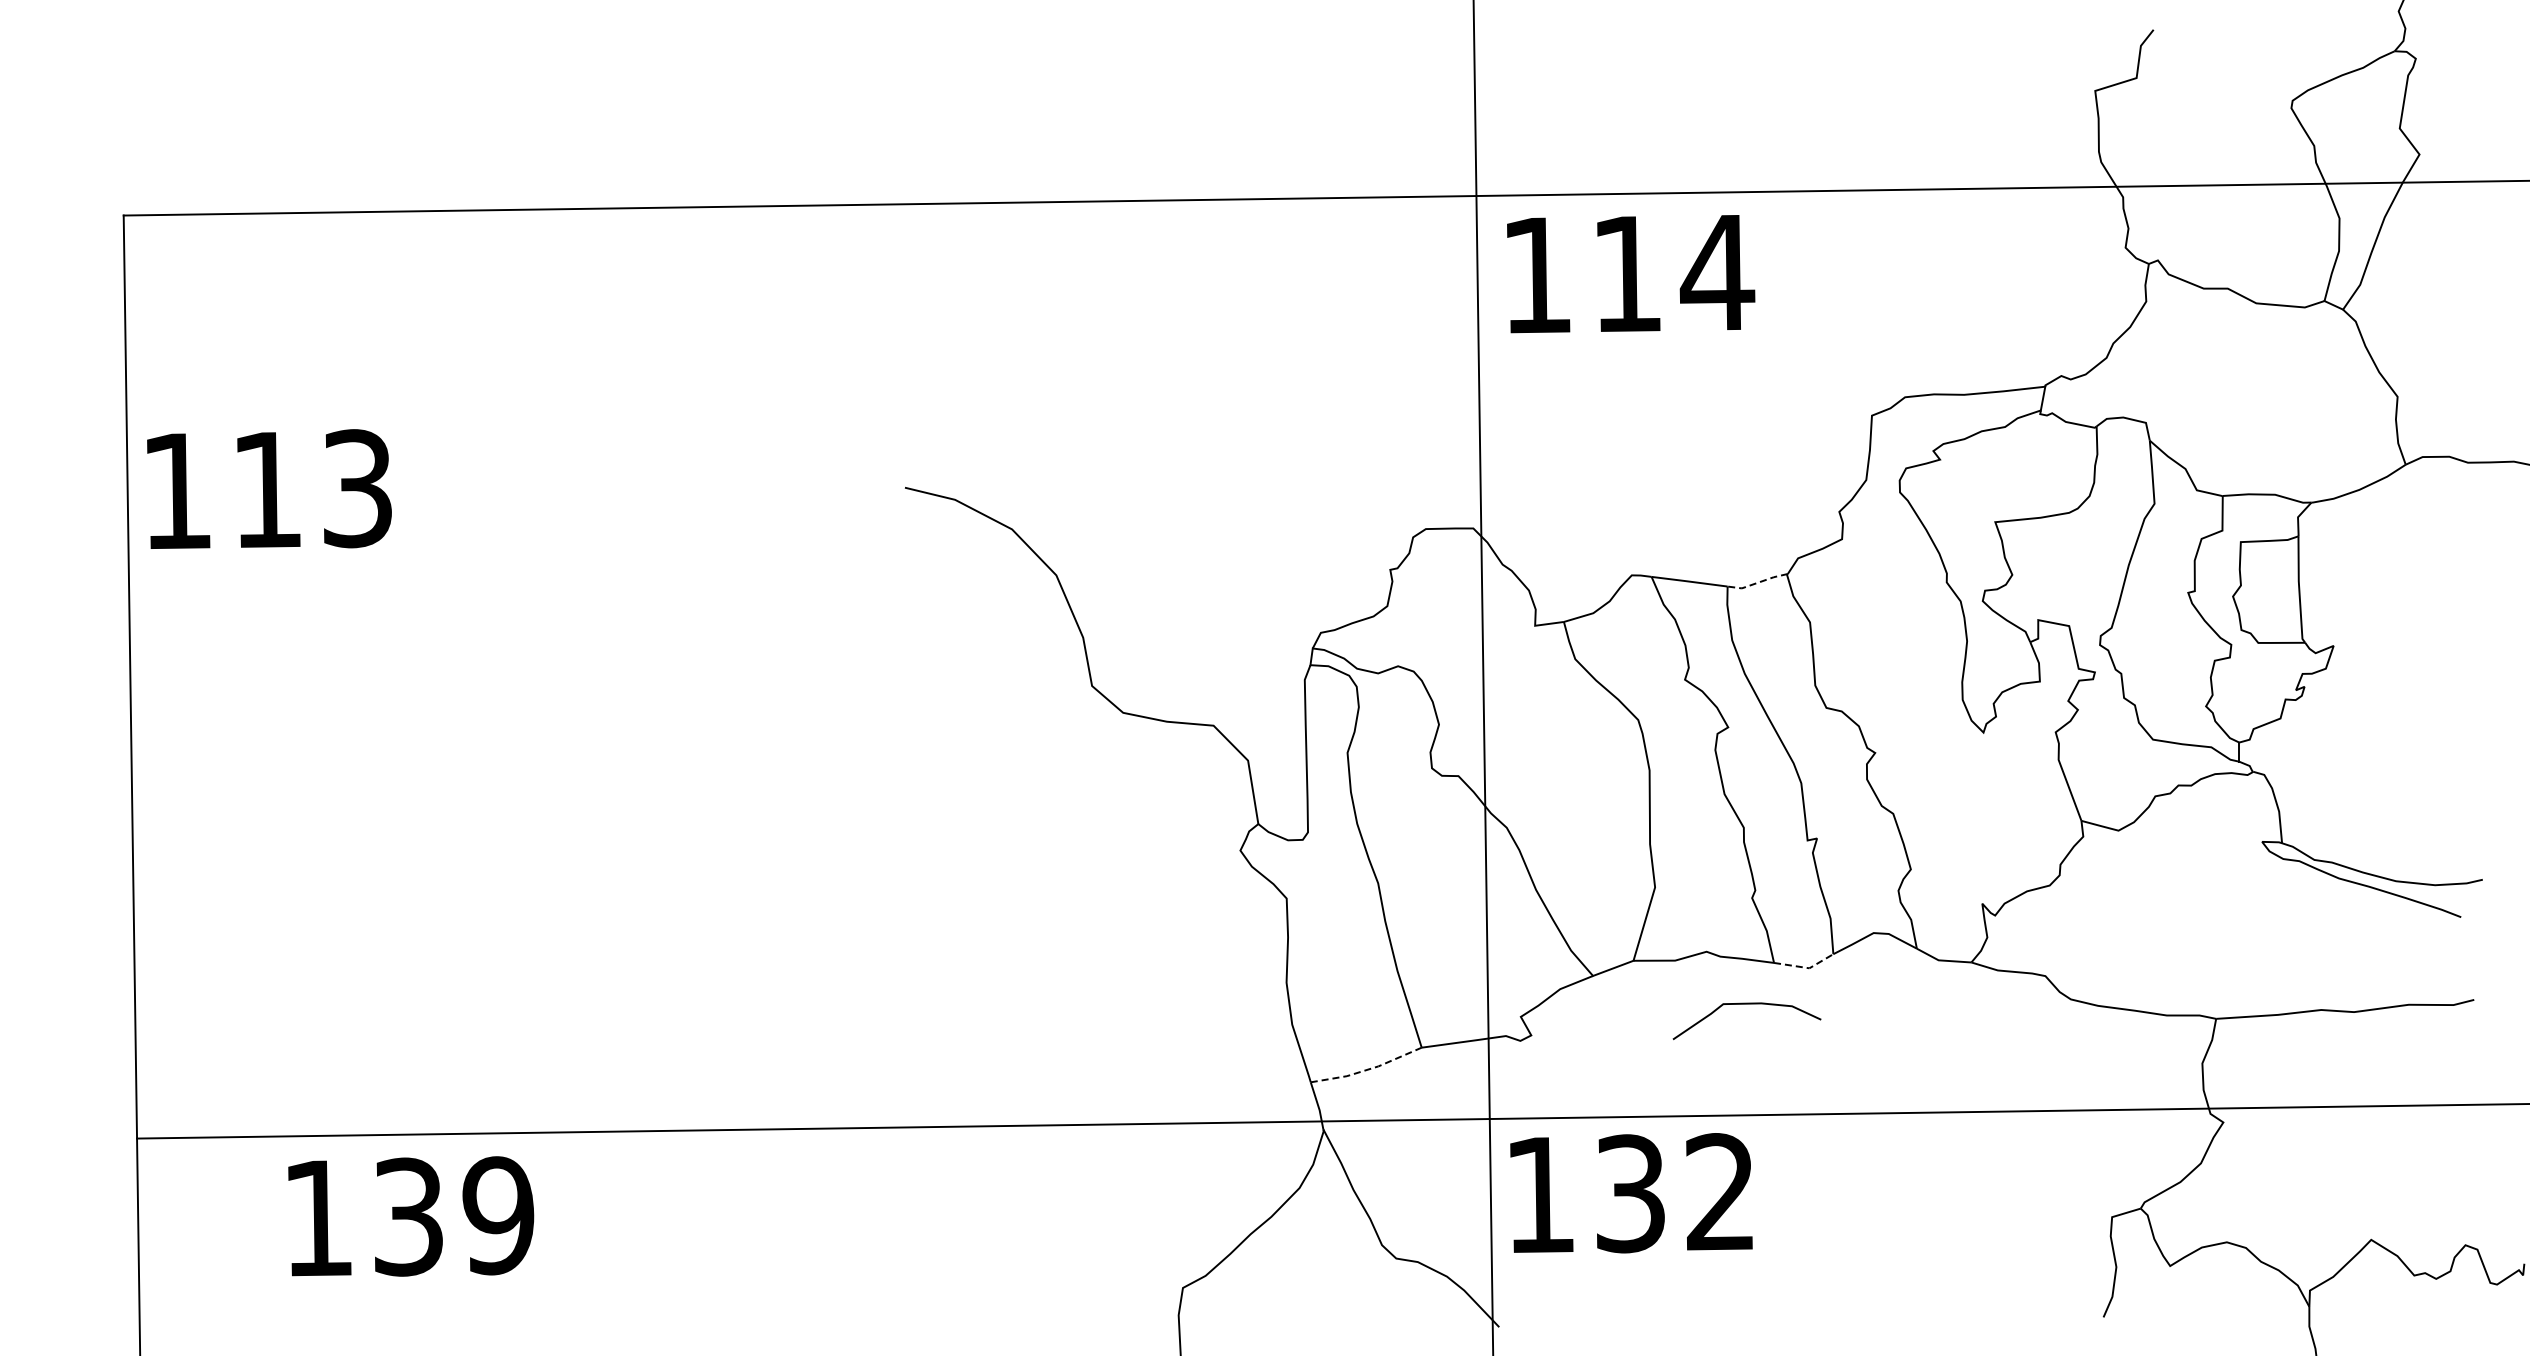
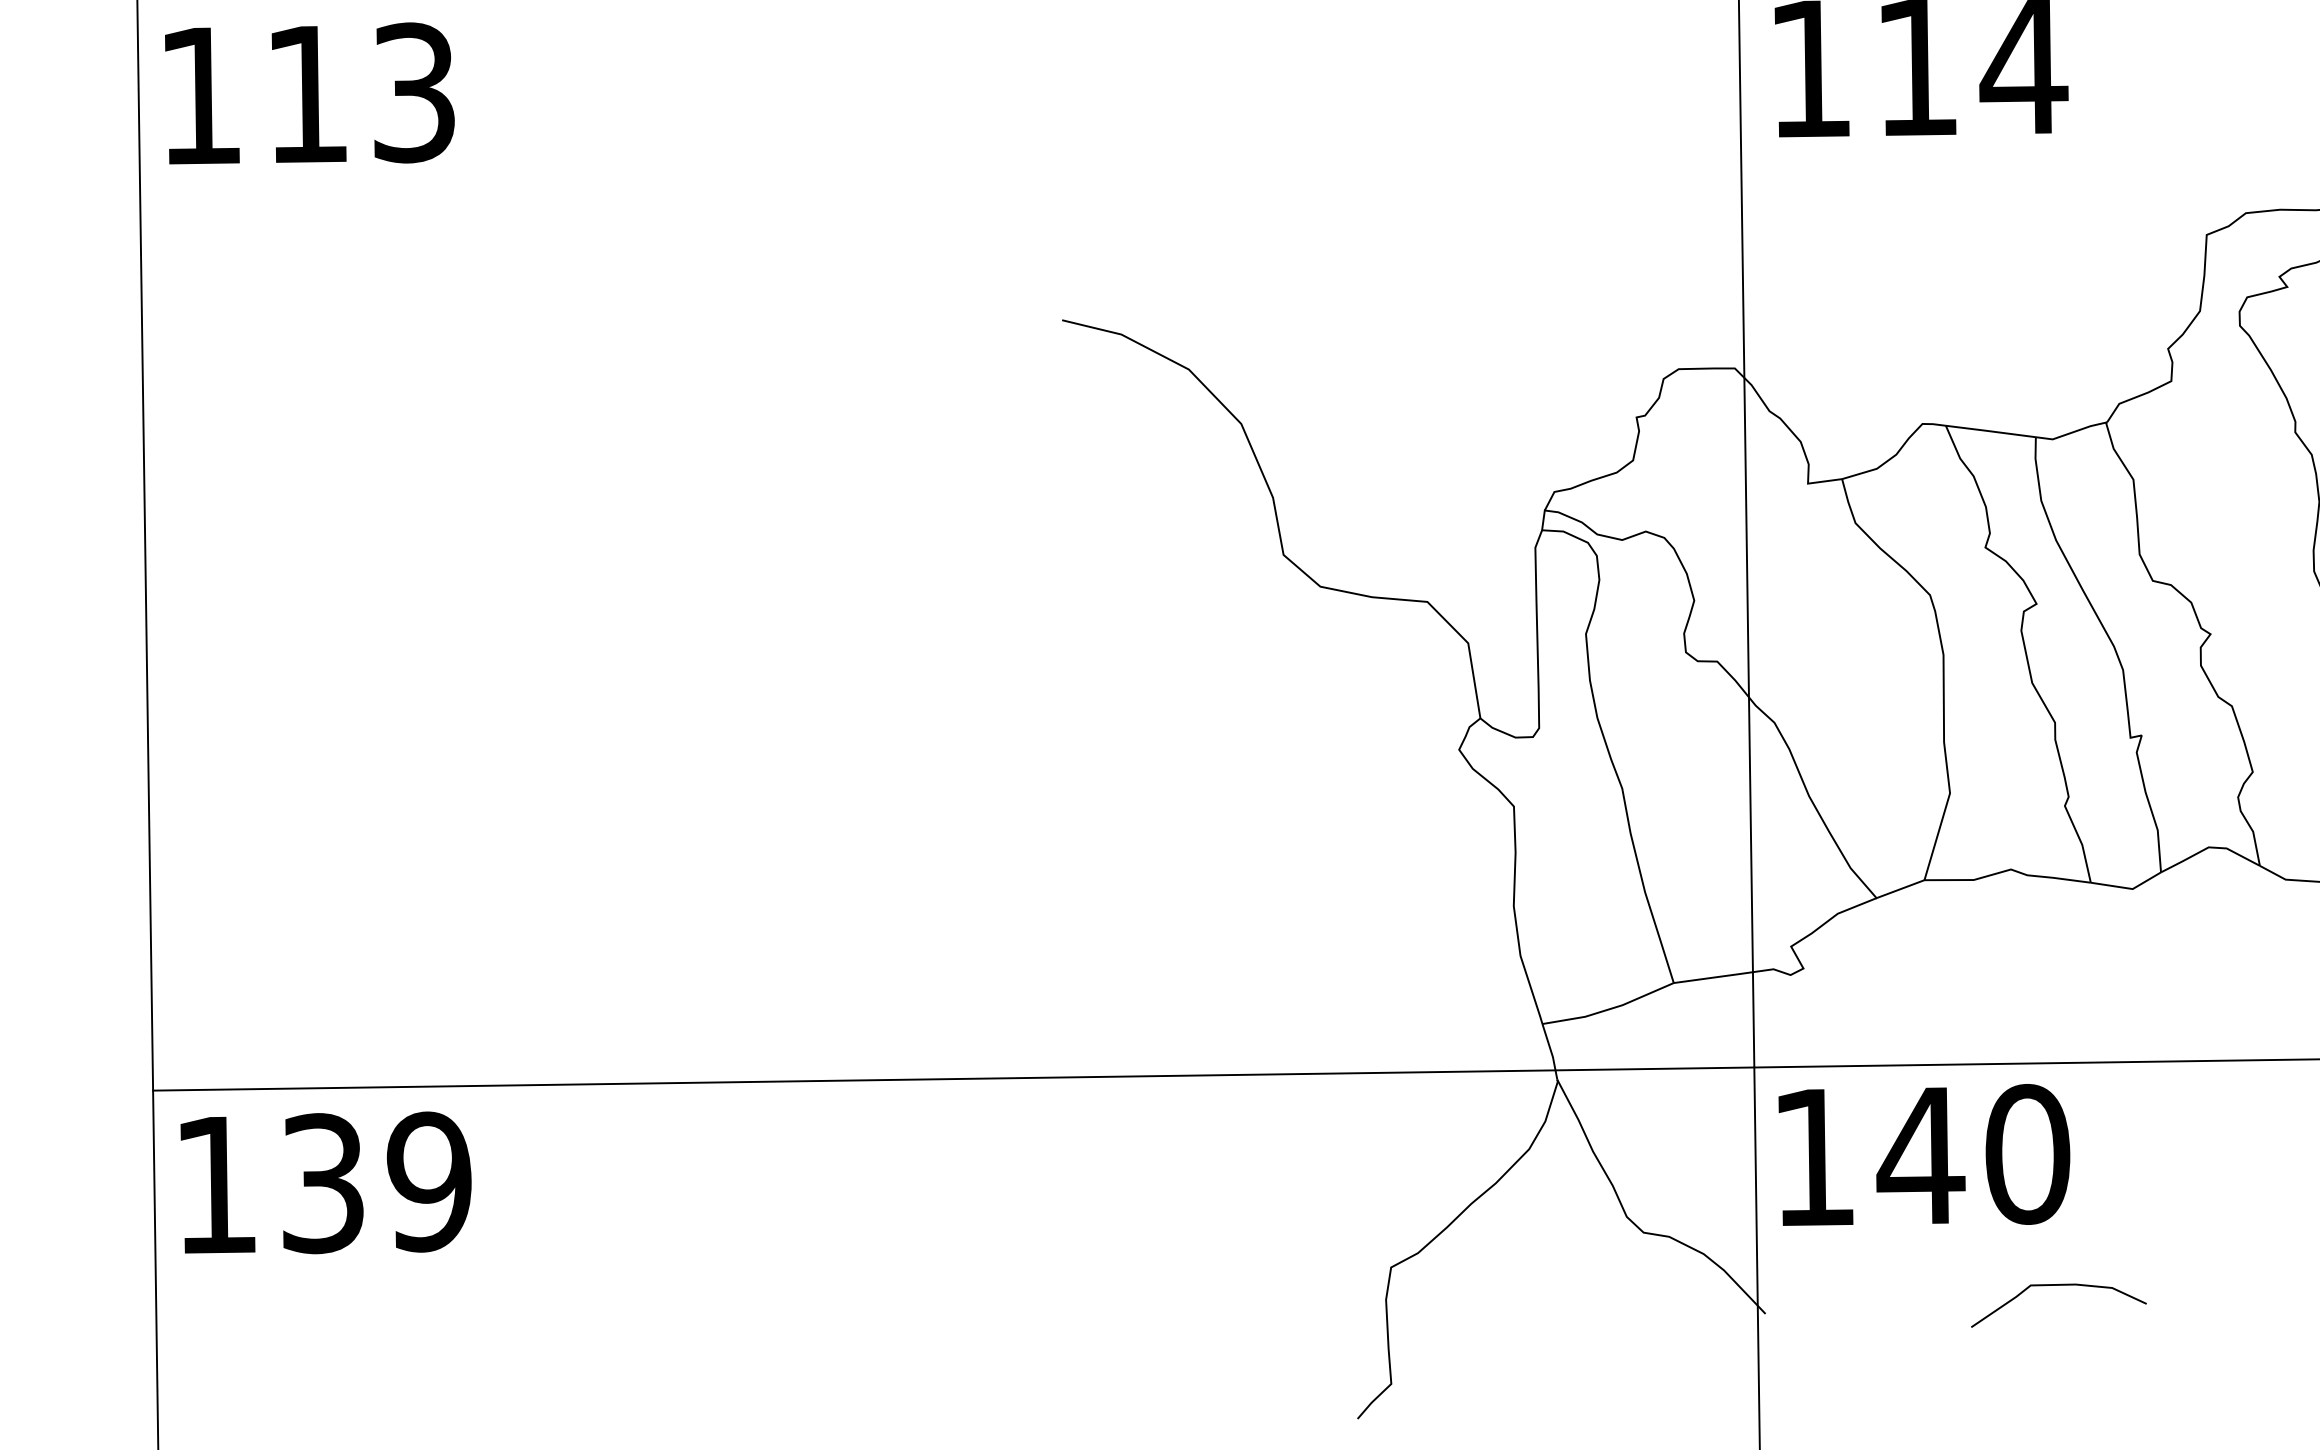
text: (269, 488) -> (309, 92), moved
line: (1757, 582) -> (2071, 432), dashed -> solid
line: (1806, 967) -> (2129, 888), dashed -> solid
curve: (1746, 1004) -> (2058, 1285), moved
line: (1368, 1069) -> (1610, 1008), dashed -> solid
text: (1674, 1192) -> (1972, 1154), 132 -> 140
text: (411, 1216) -> (326, 1182), moved

